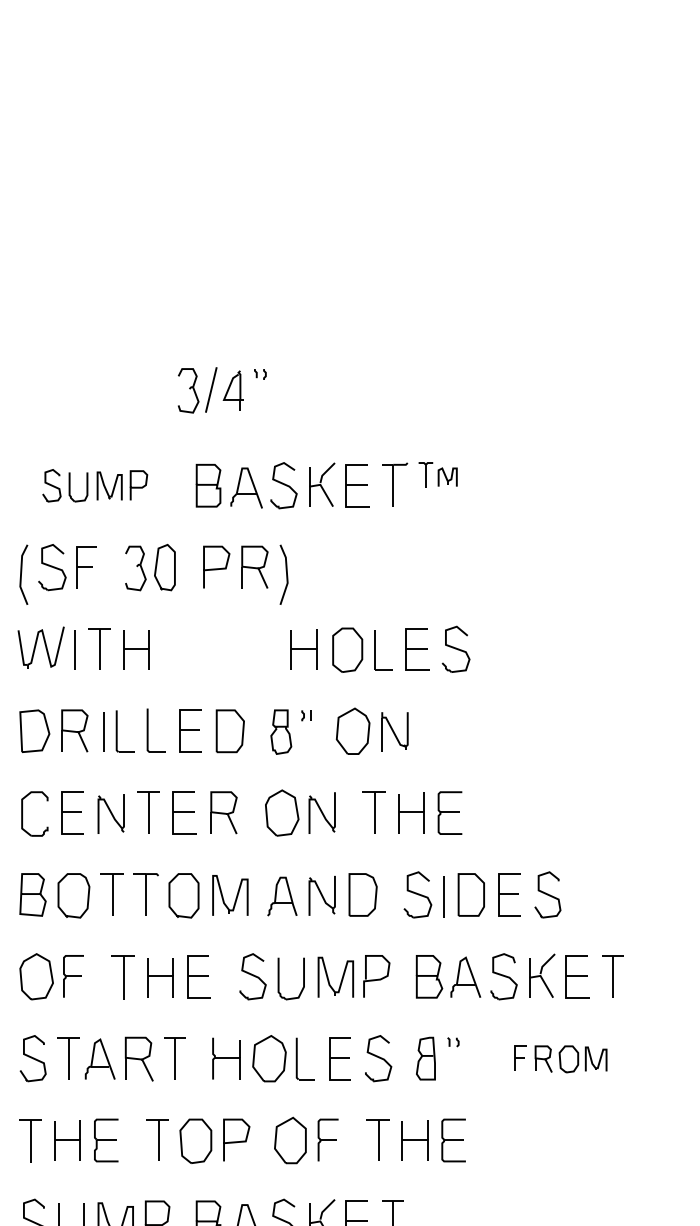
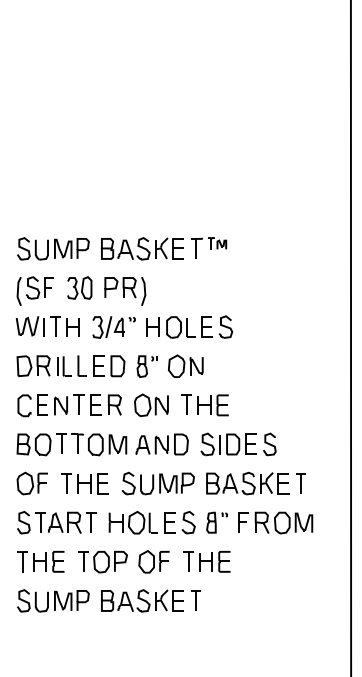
part: (221, 390) -> (113, 327), moved
part: (95, 484) -> (53, 248), size x1.43
part: (559, 1058) -> (275, 522), size x1.67

